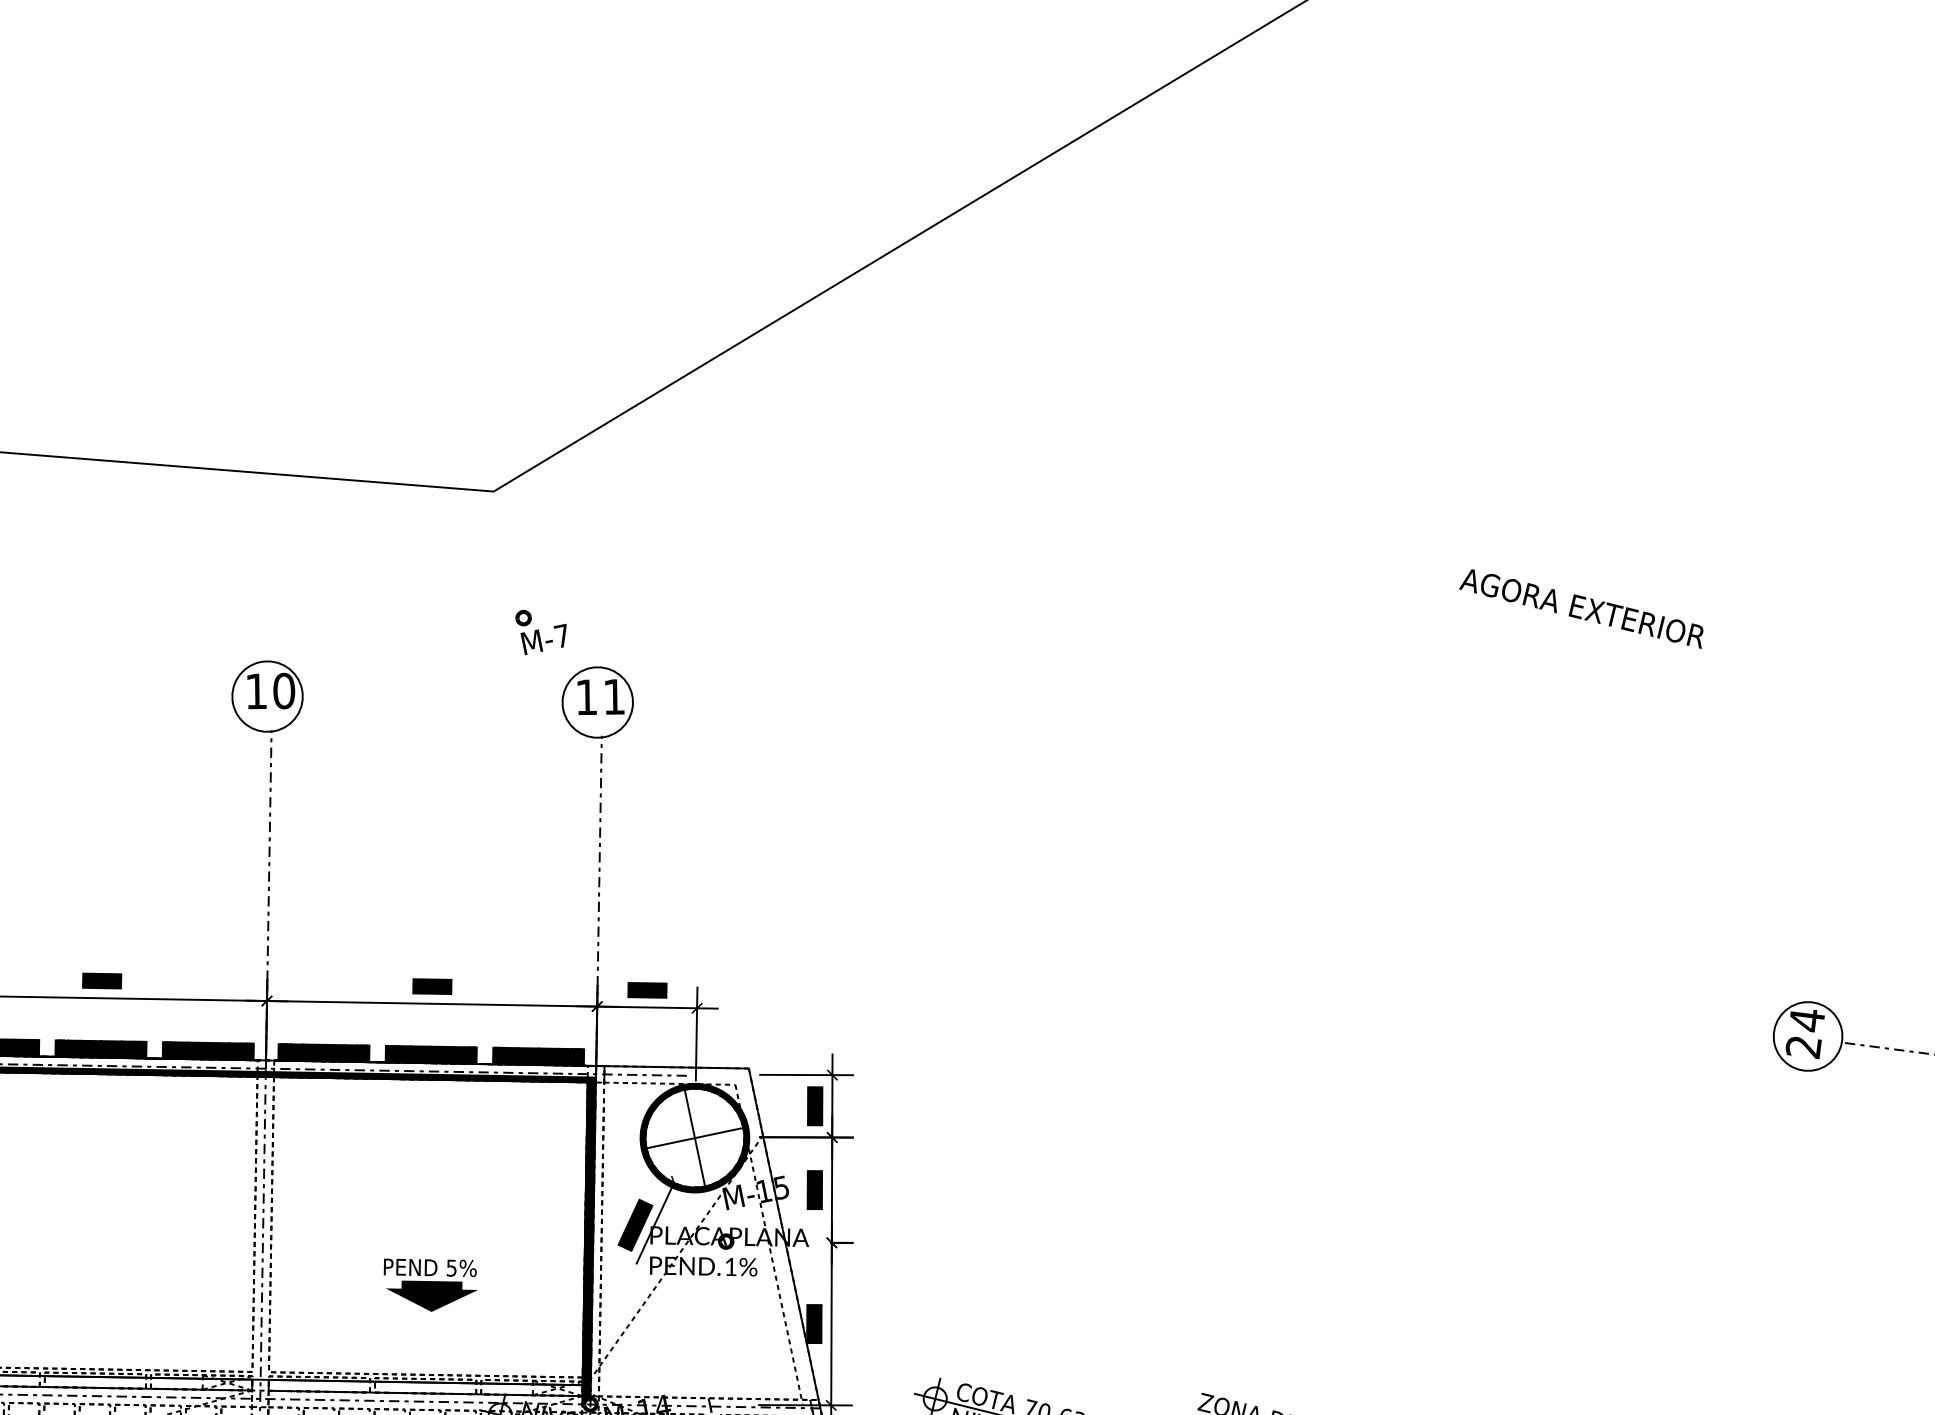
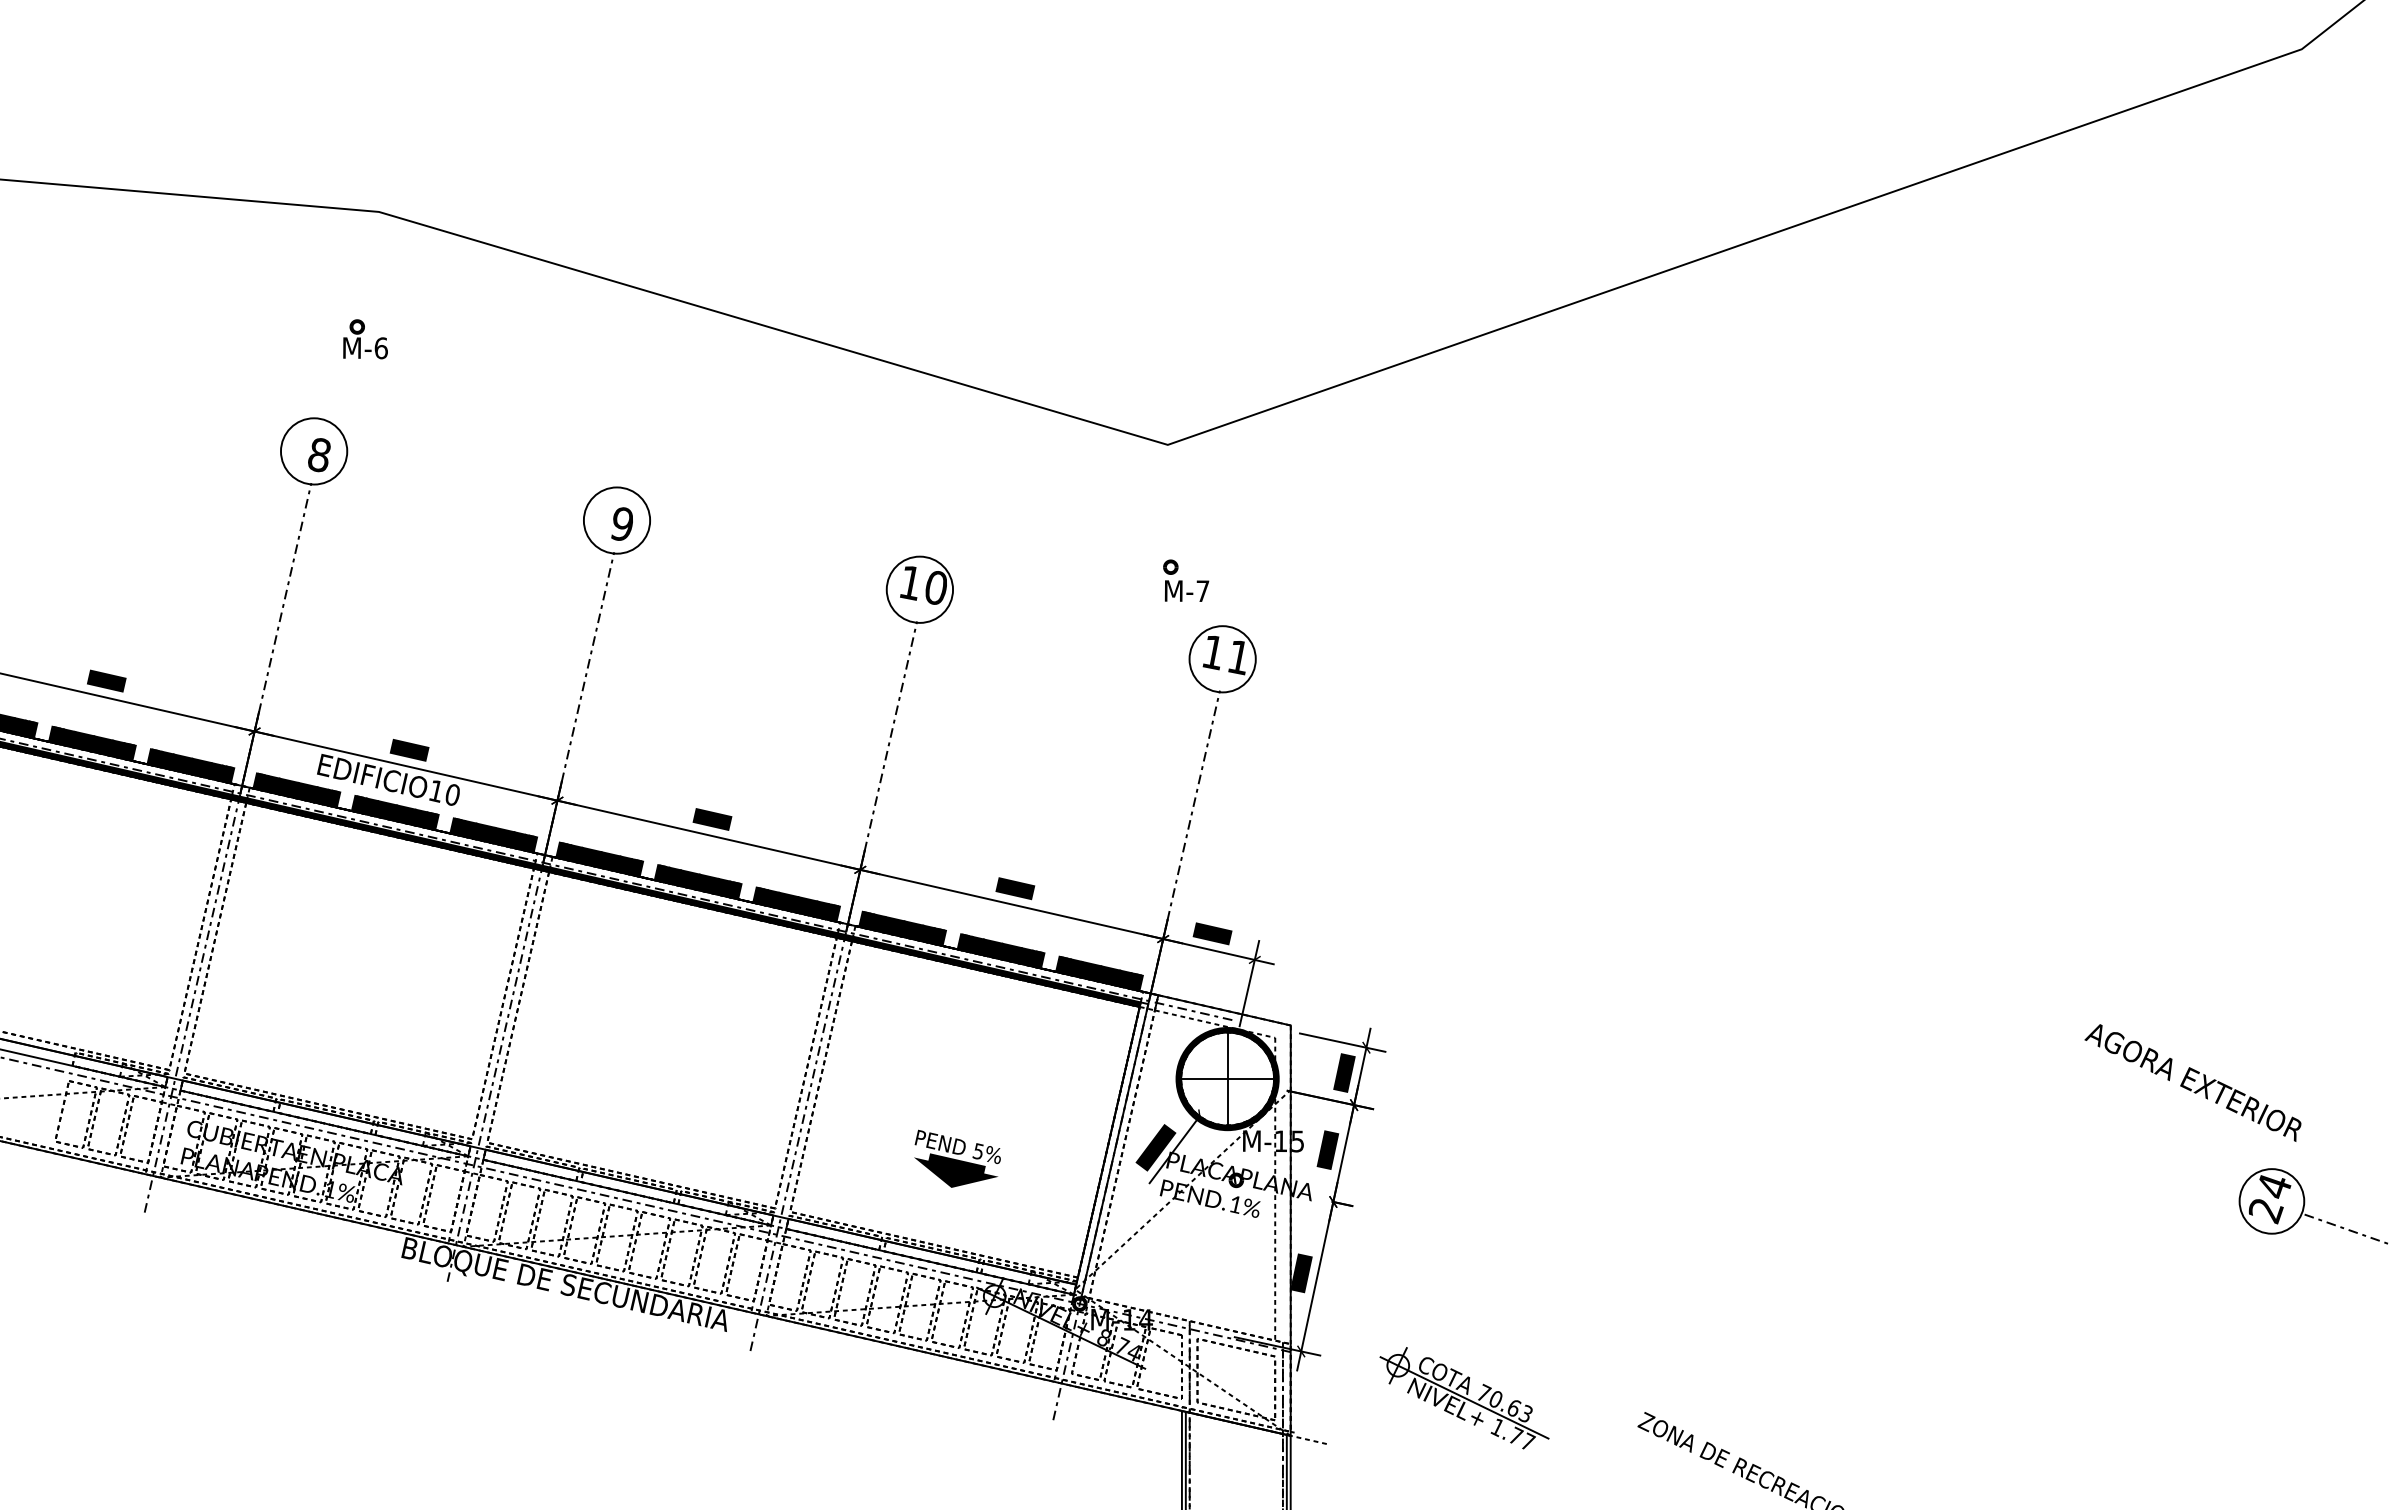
text: (1580, 609) -> (2192, 1082), moved
fill: (588, 1239) -> (1110, 1151), removed

